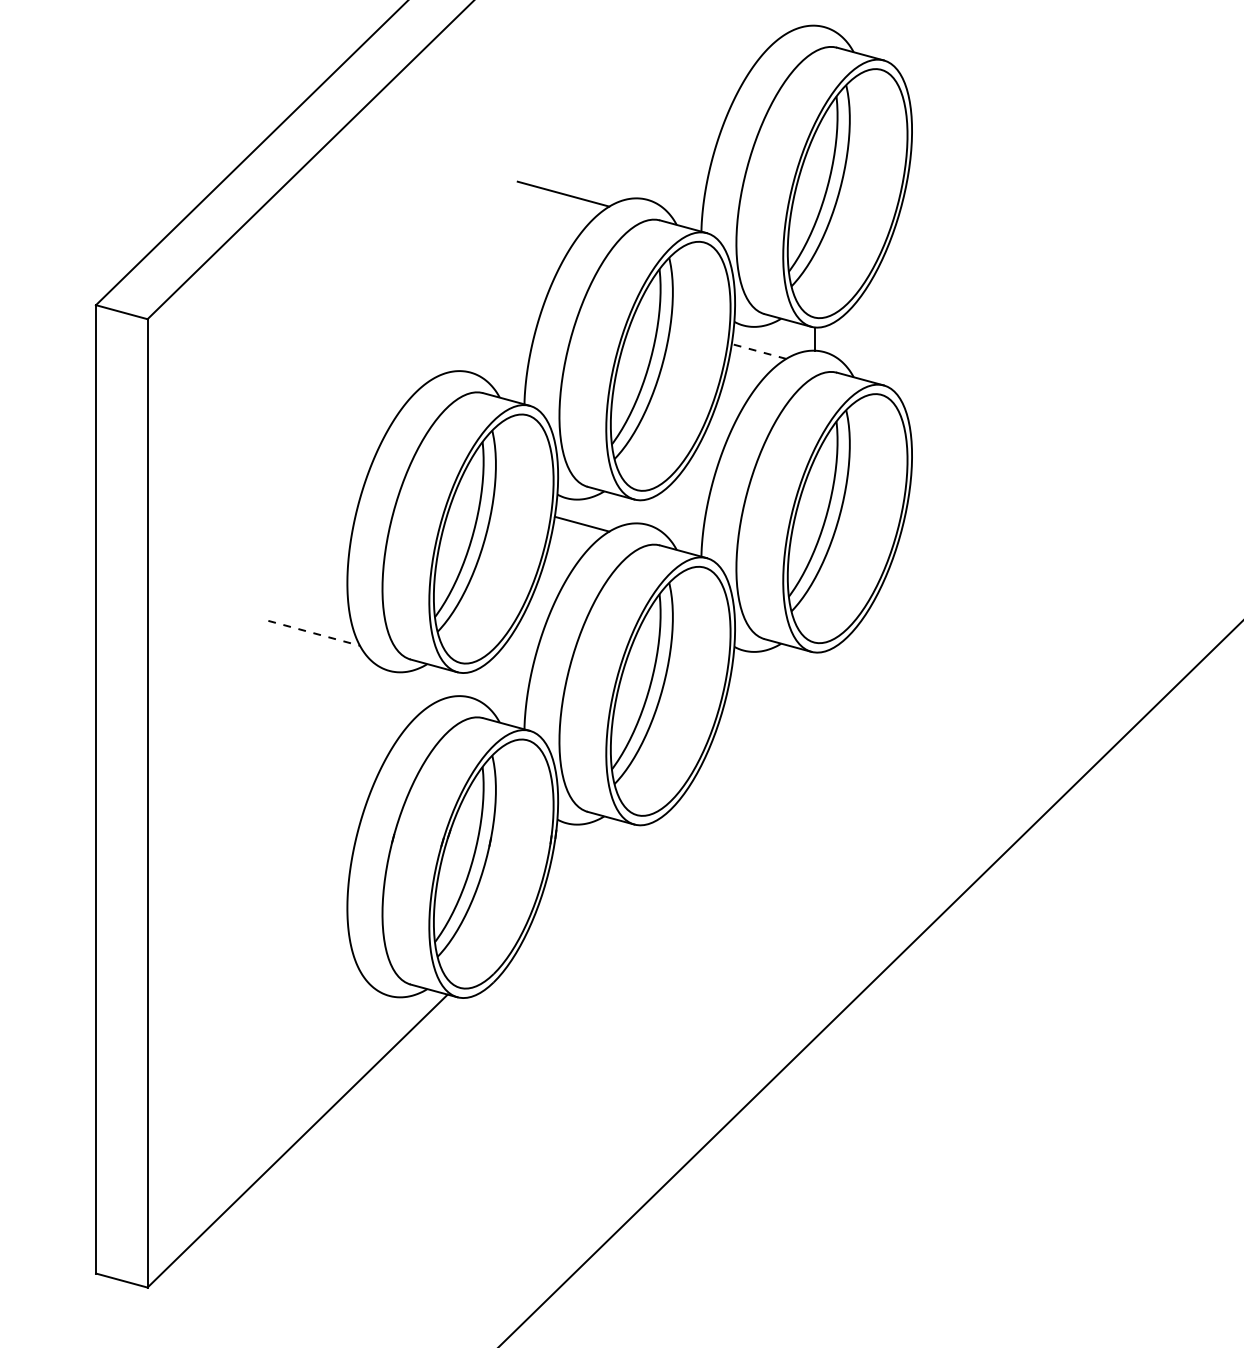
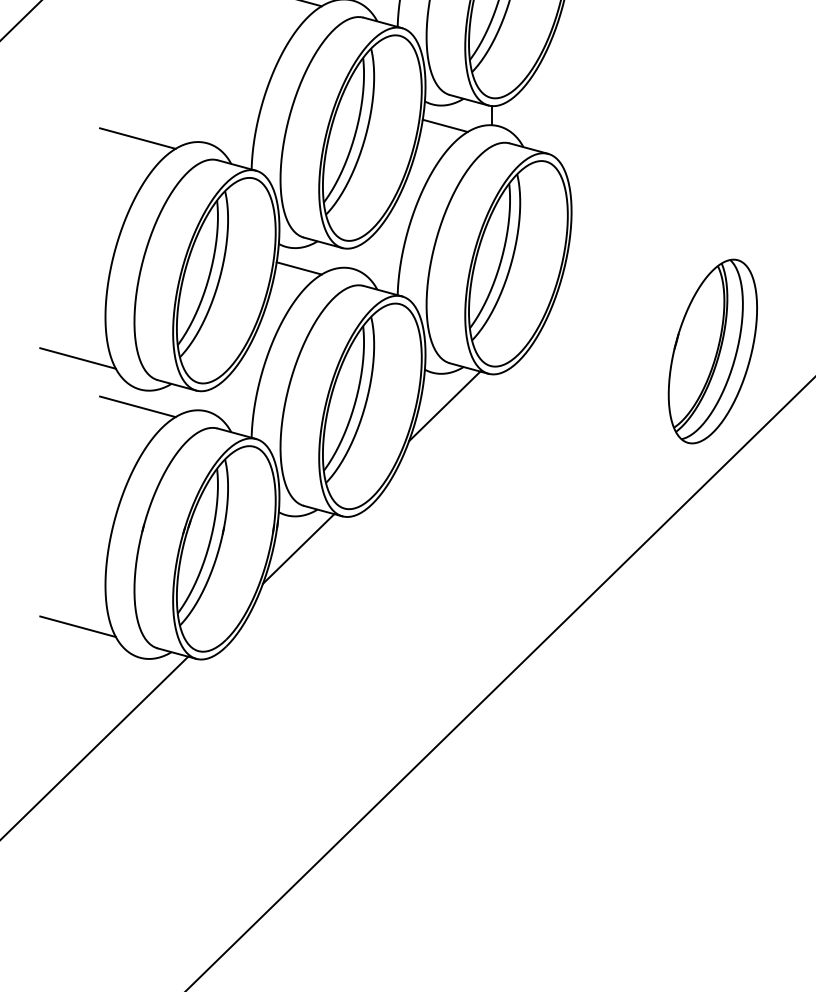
line: (758, 351) -> (444, 125), dashed -> solid
line: (386, 366) -> (137, 138), added
part: (1082, 624) -> (712, 351), added
line: (314, 633) -> (78, 358), dashed -> solid
line: (386, 691) -> (137, 406), added
line: (758, 691) -> (444, 406), added
line: (581, 863) -> (298, 548), added
line: (314, 957) -> (78, 626), added

